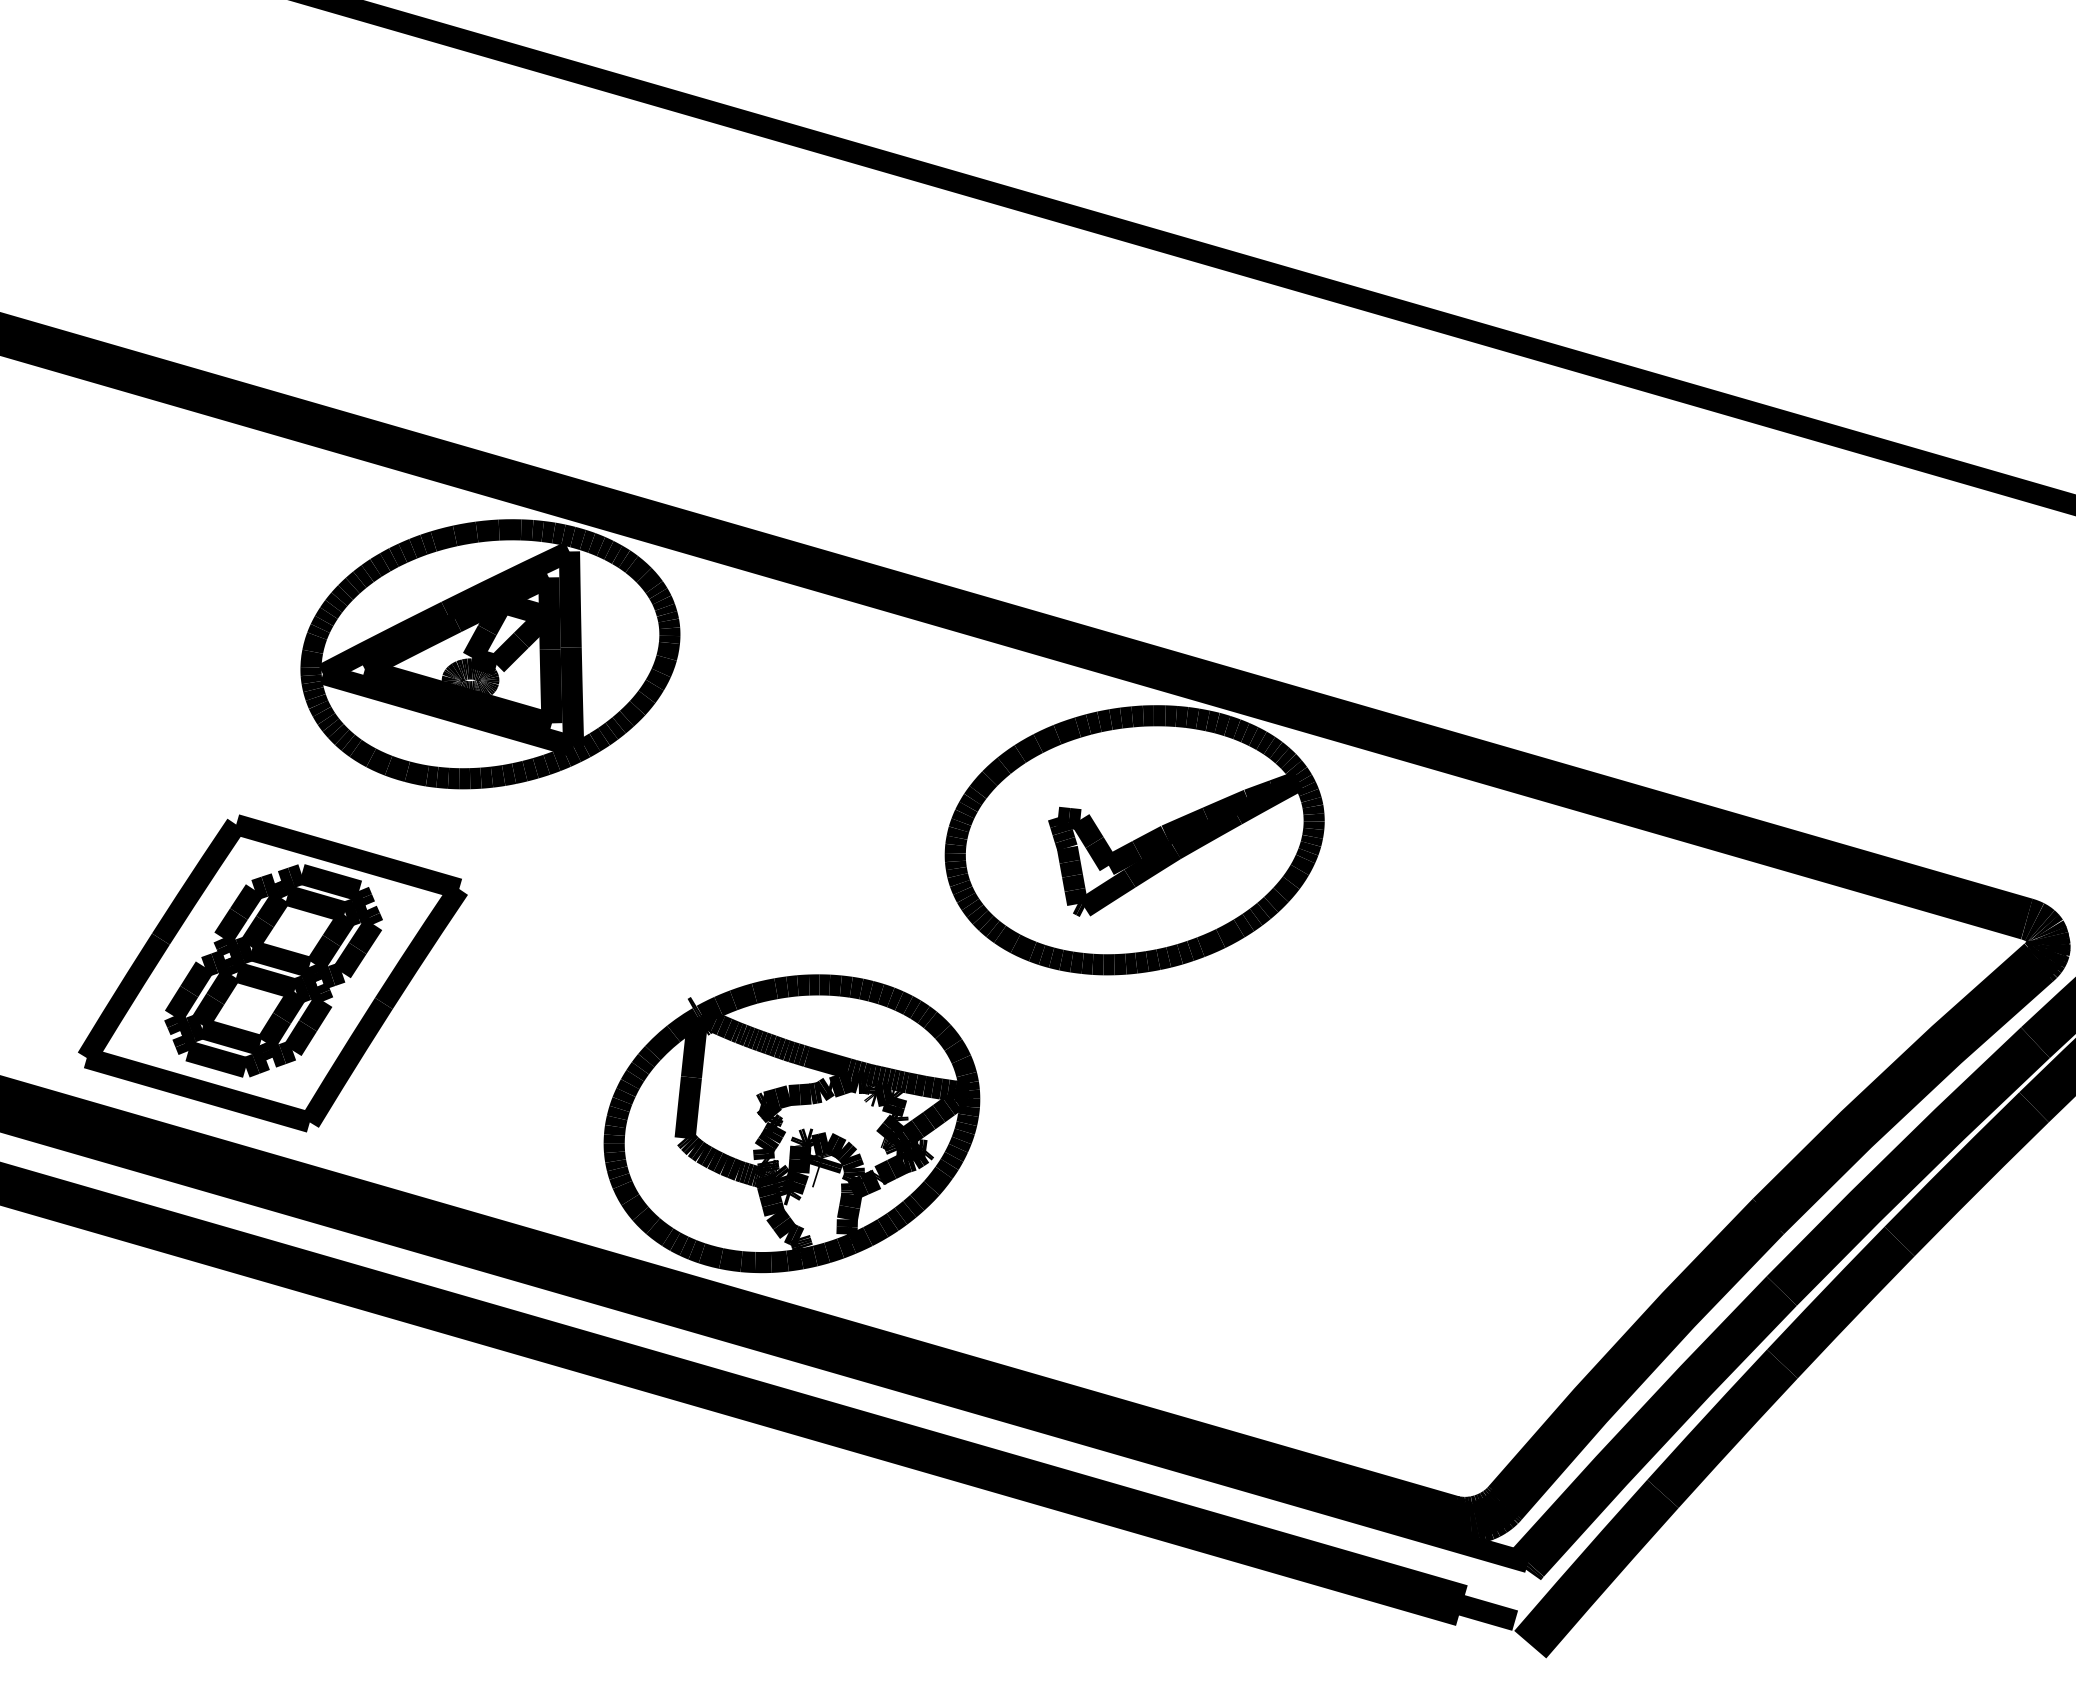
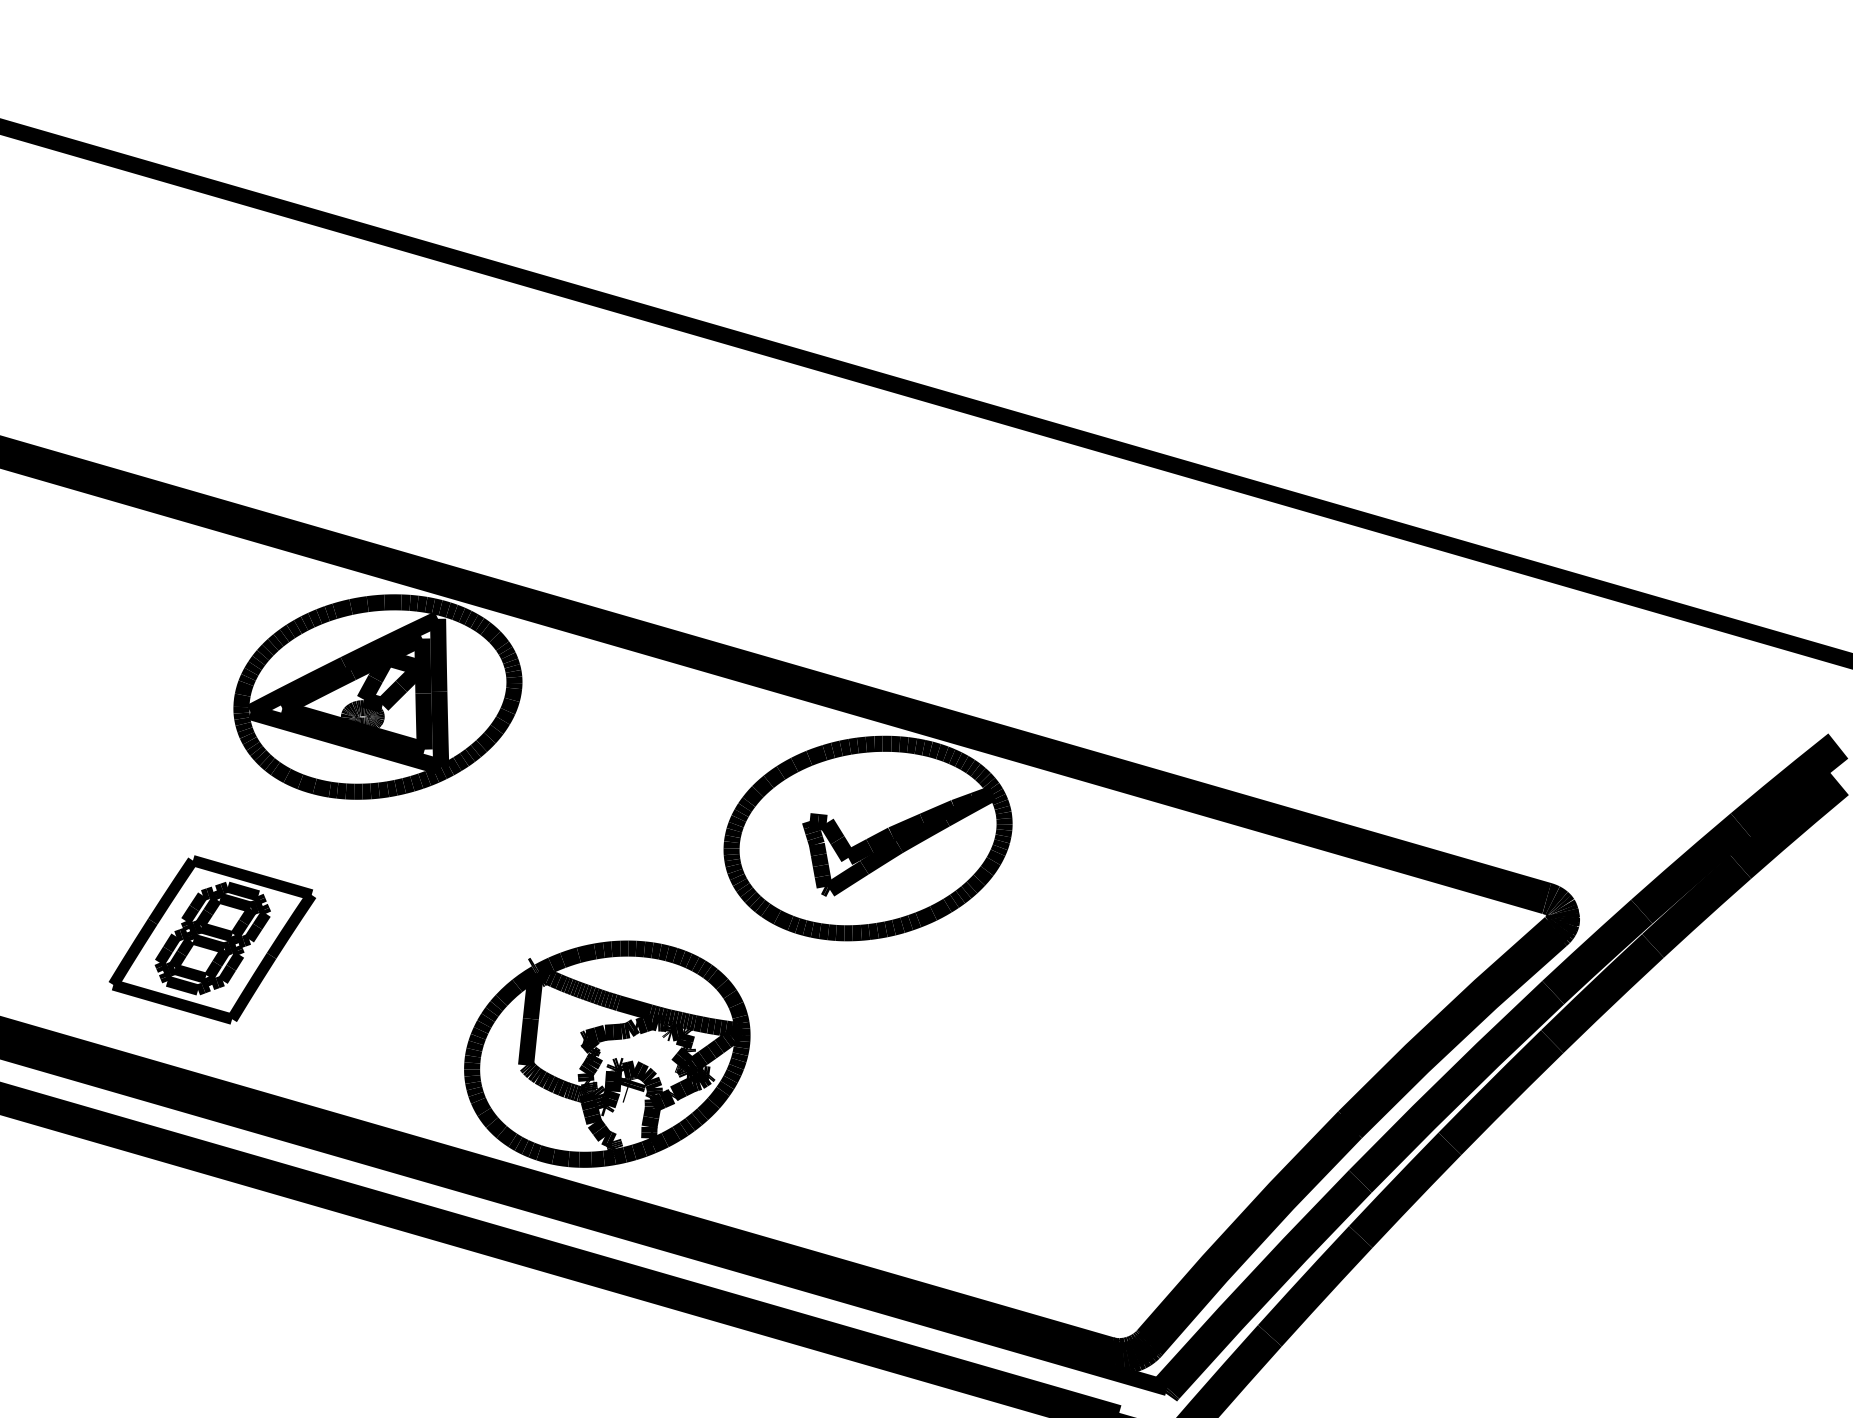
part: (272, 972) -> (212, 939), size x0.7

